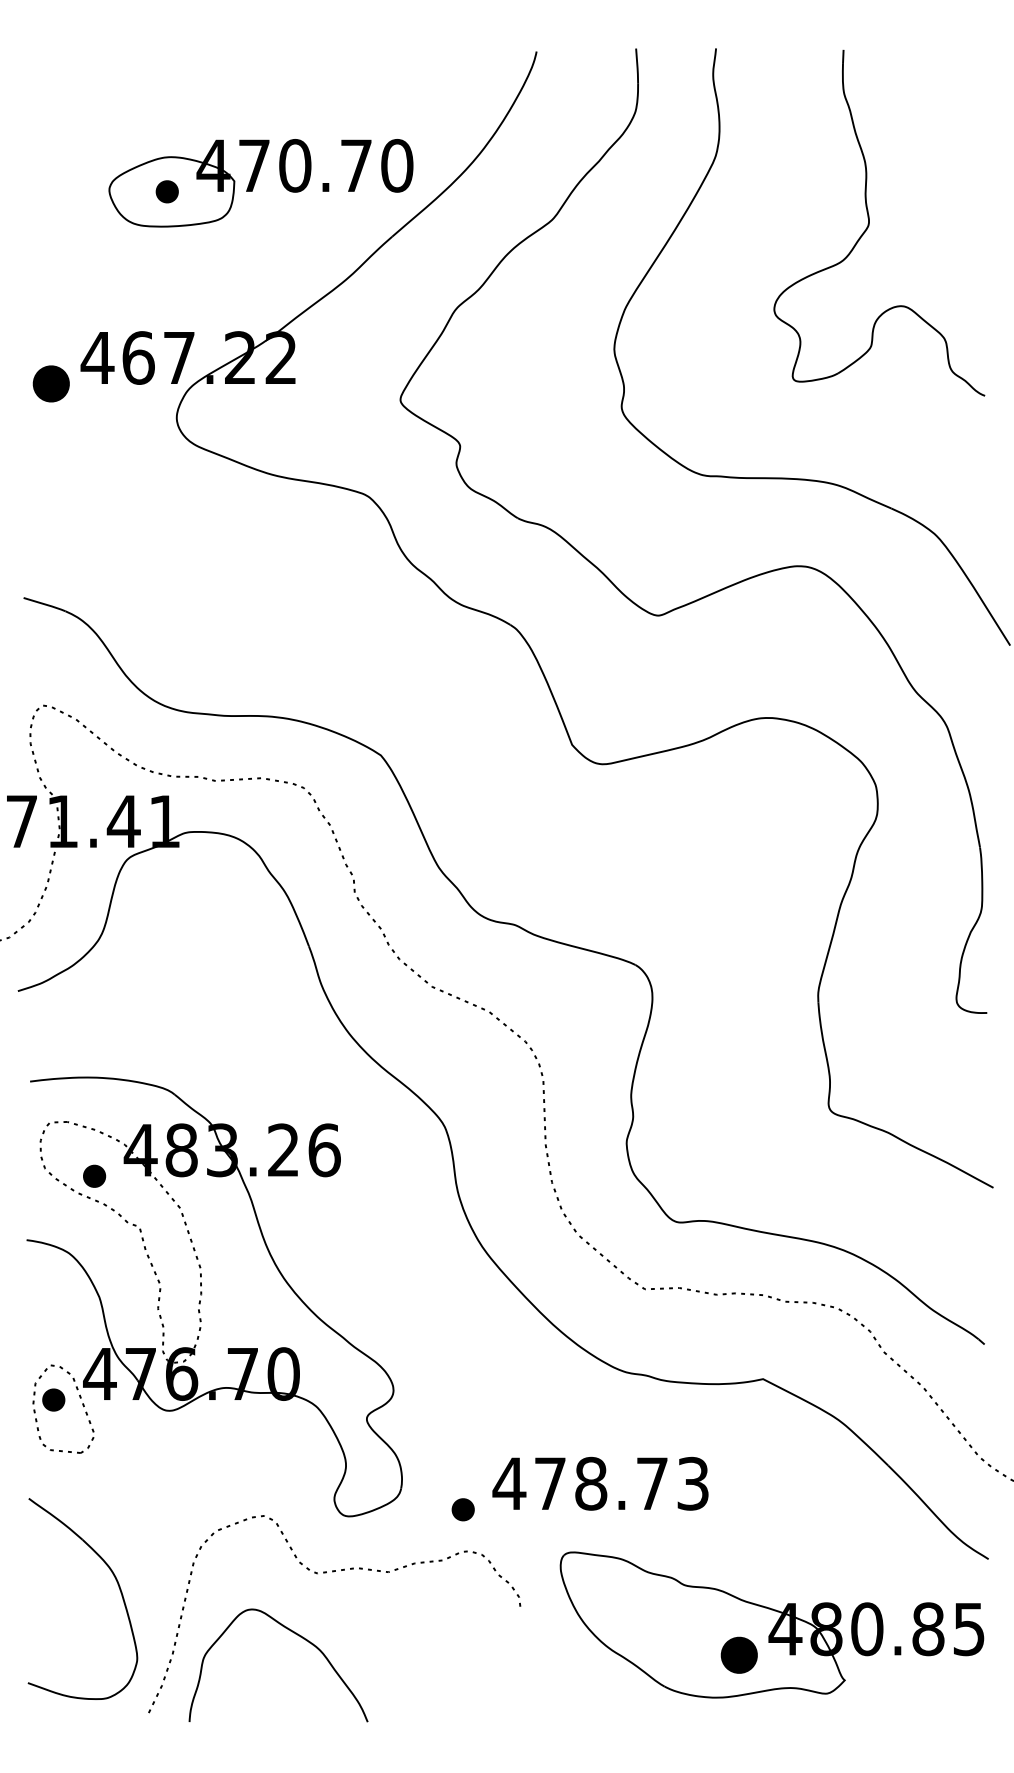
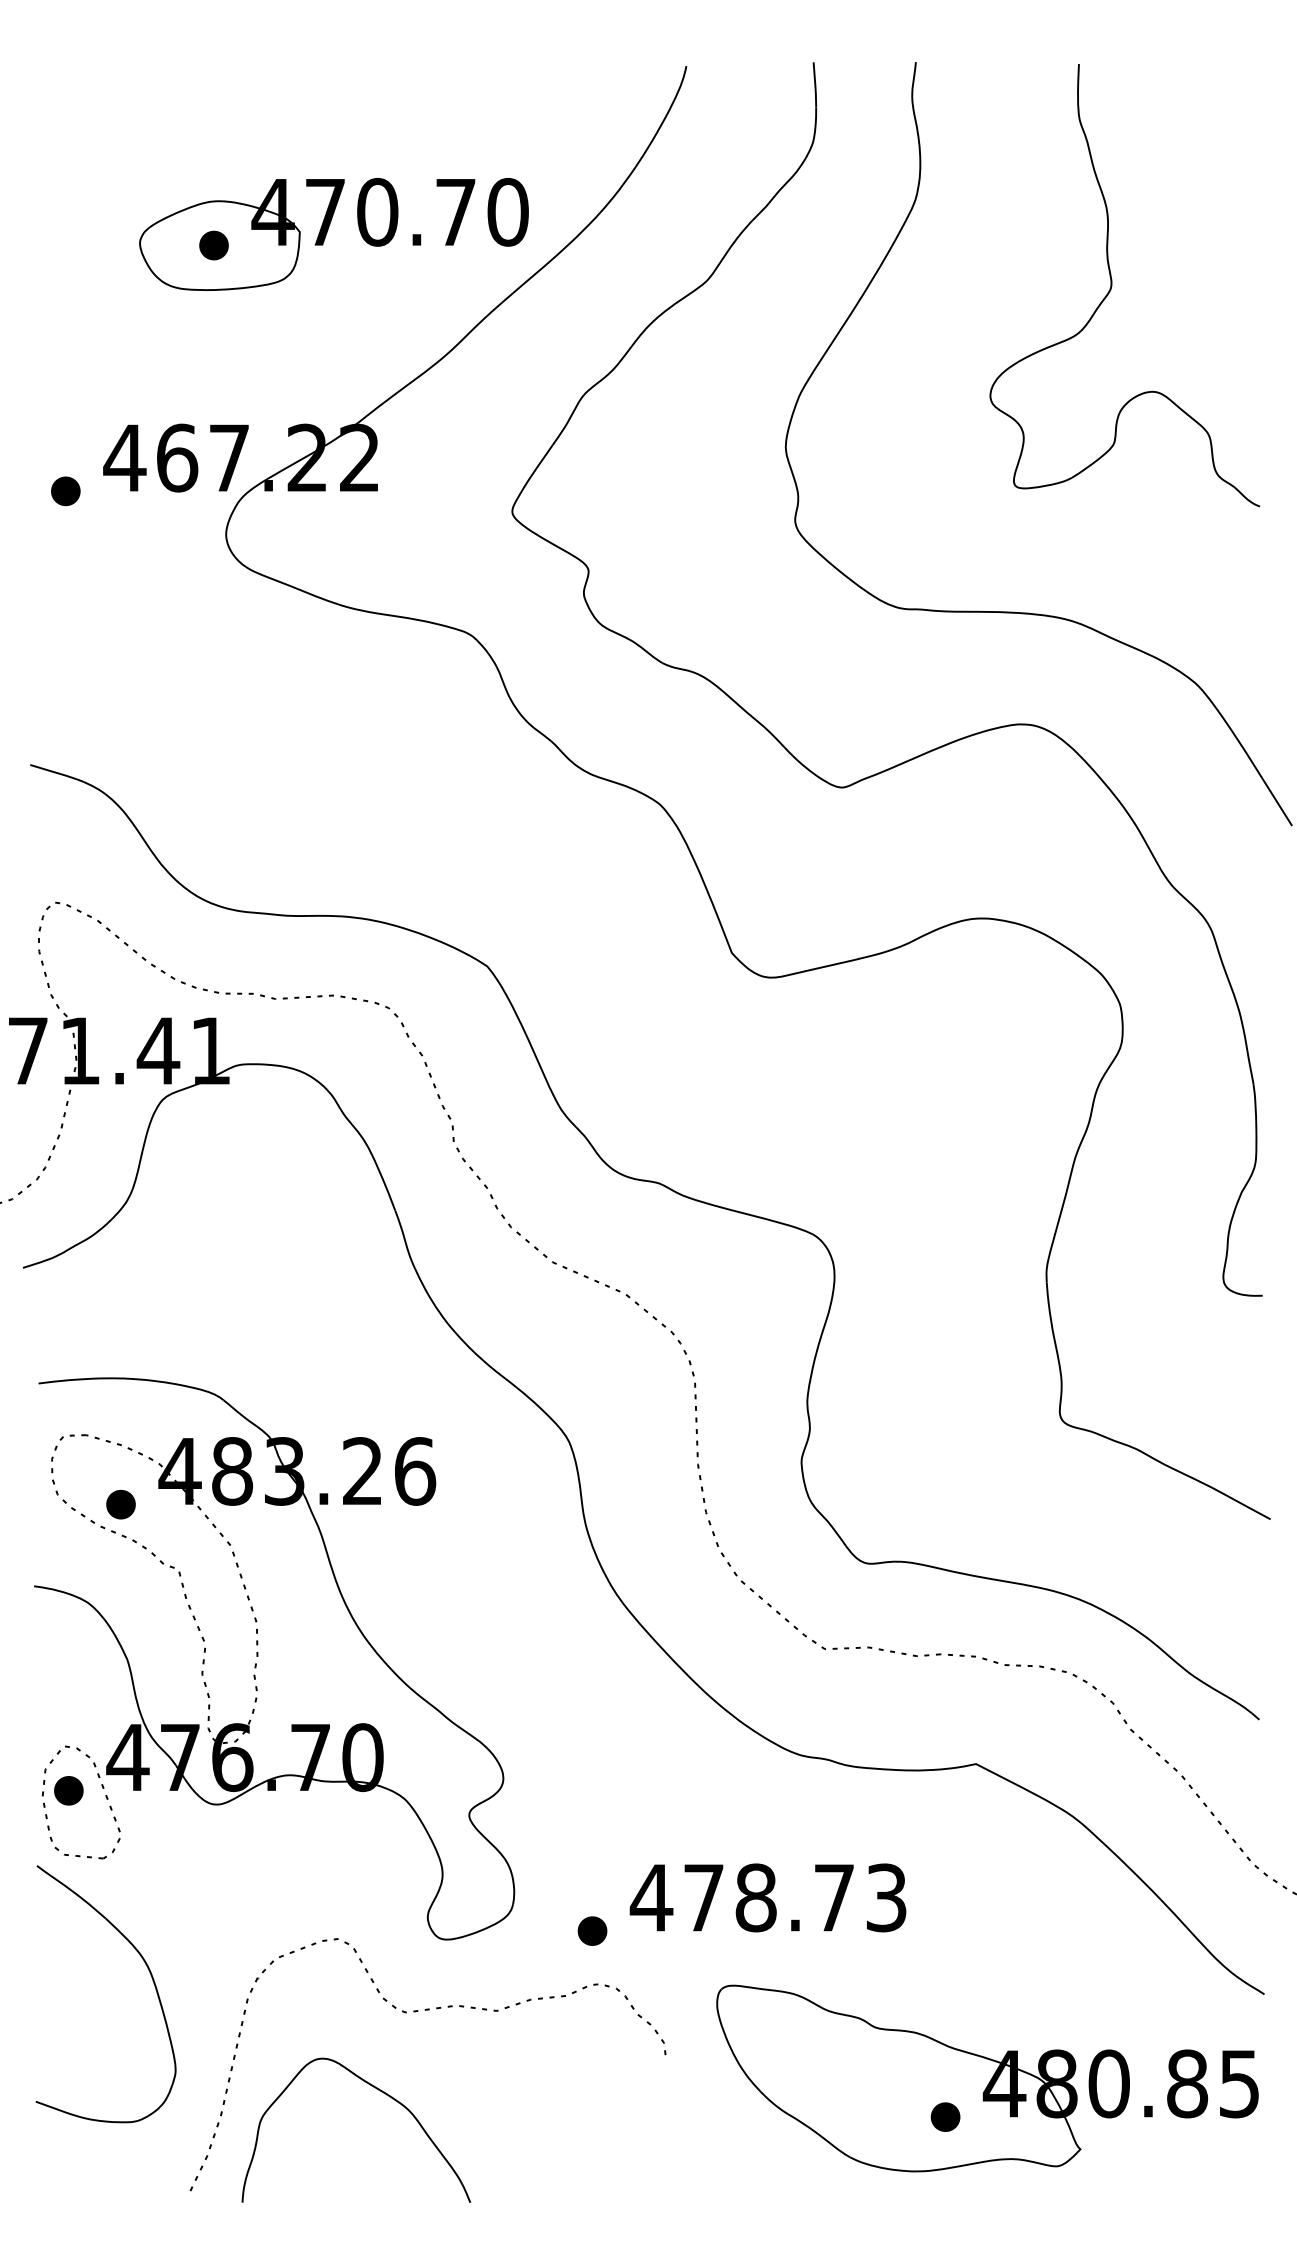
part: (51, 384) -> (65, 491), size x0.62
part: (118, 1586) -> (151, 1978), moved
part: (739, 1654) -> (945, 2116), size x0.62

